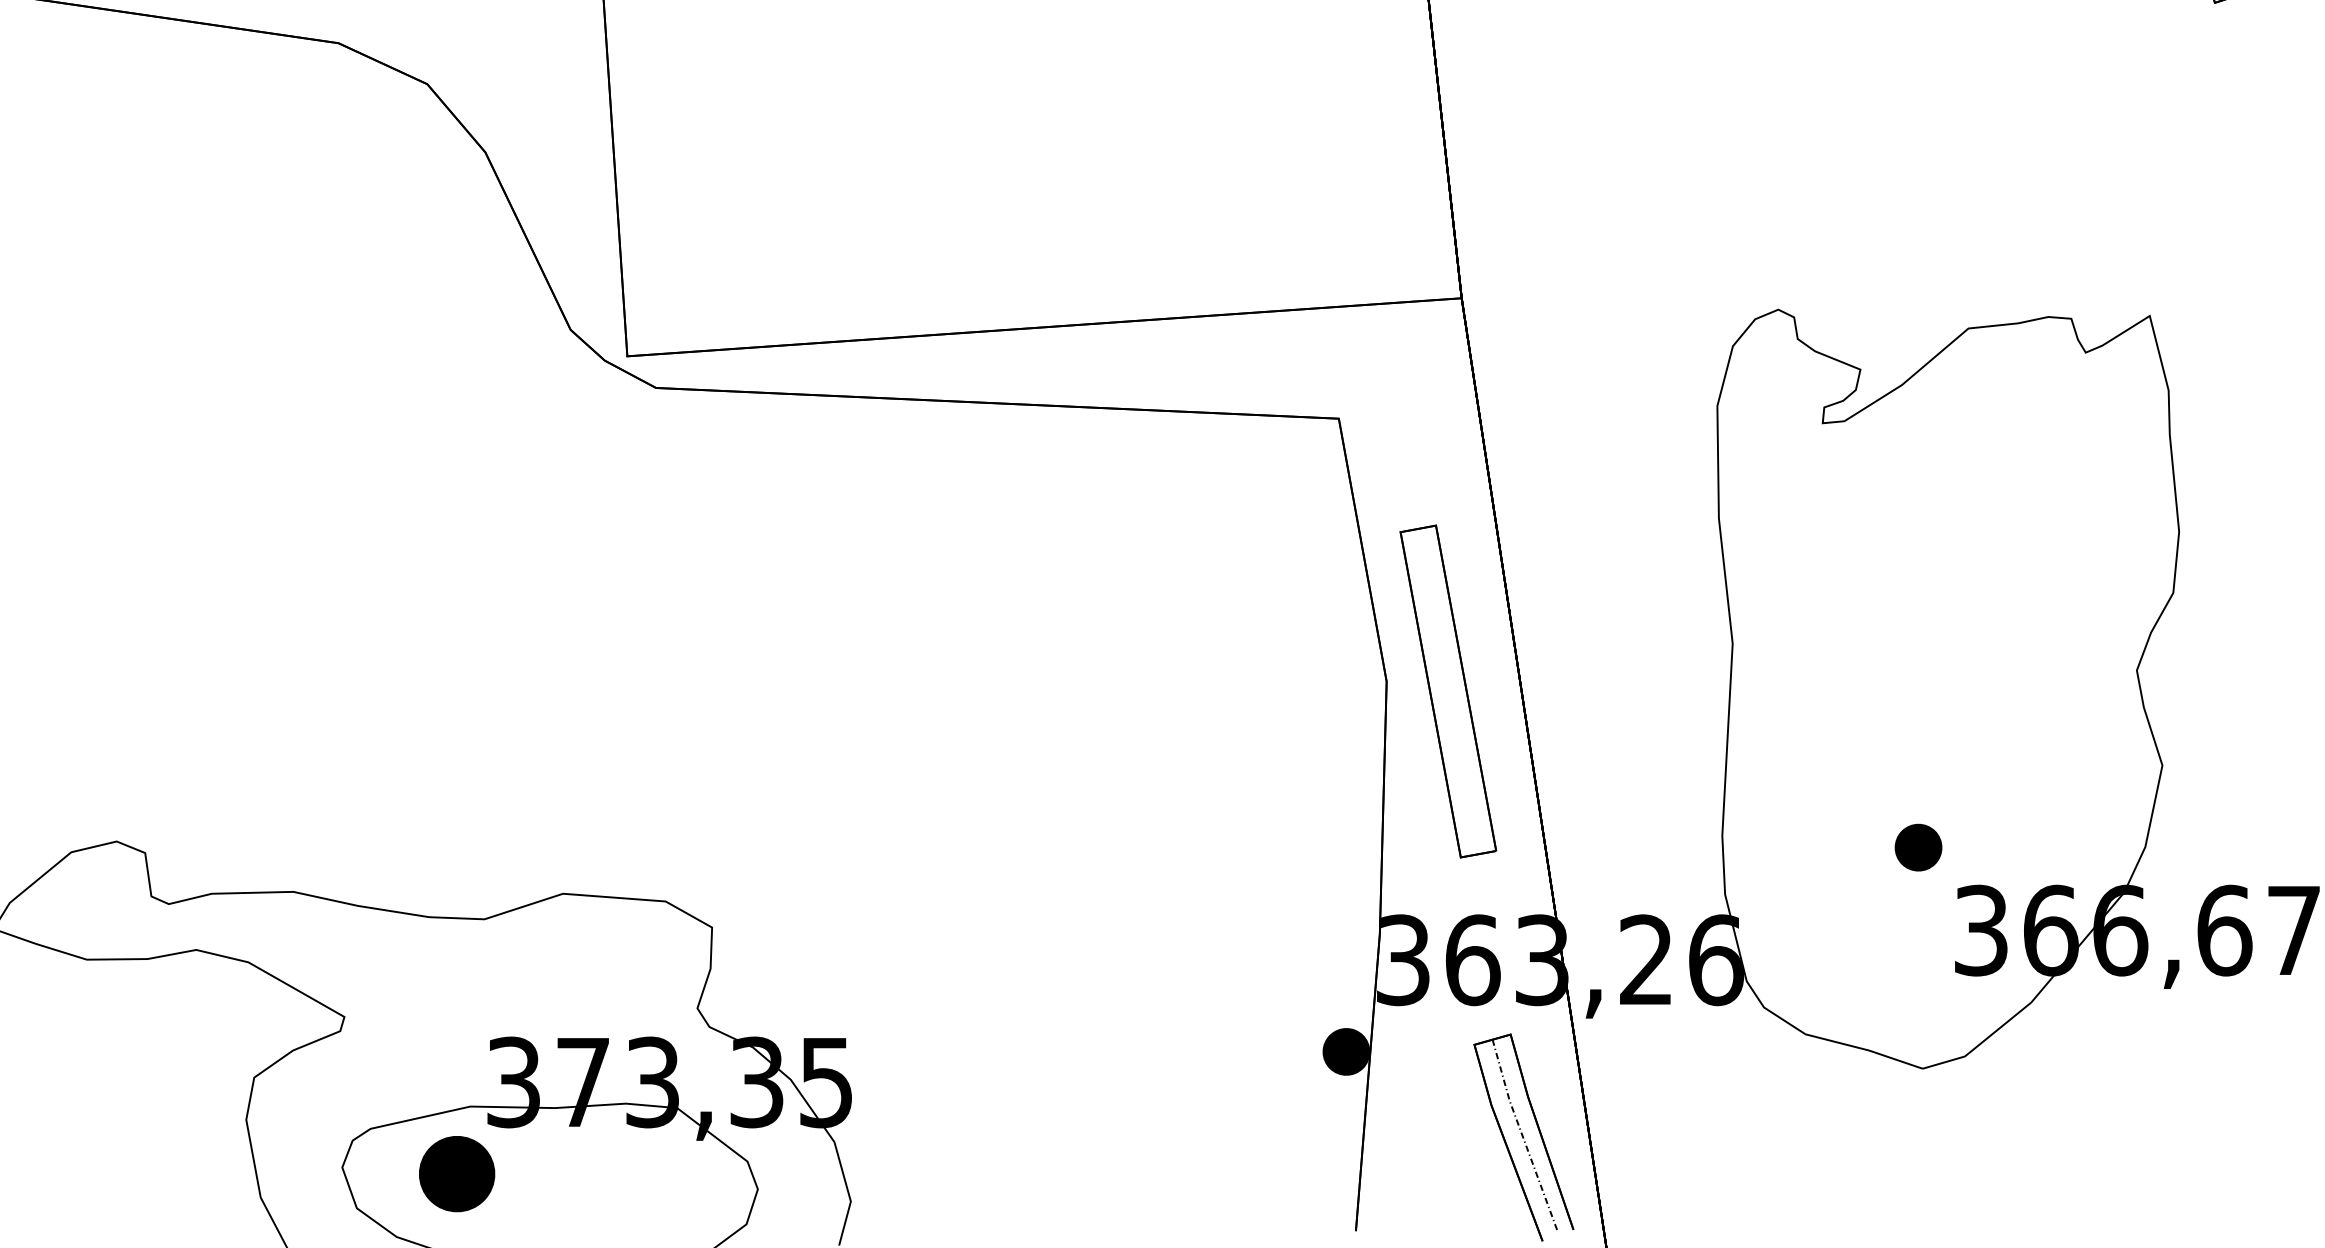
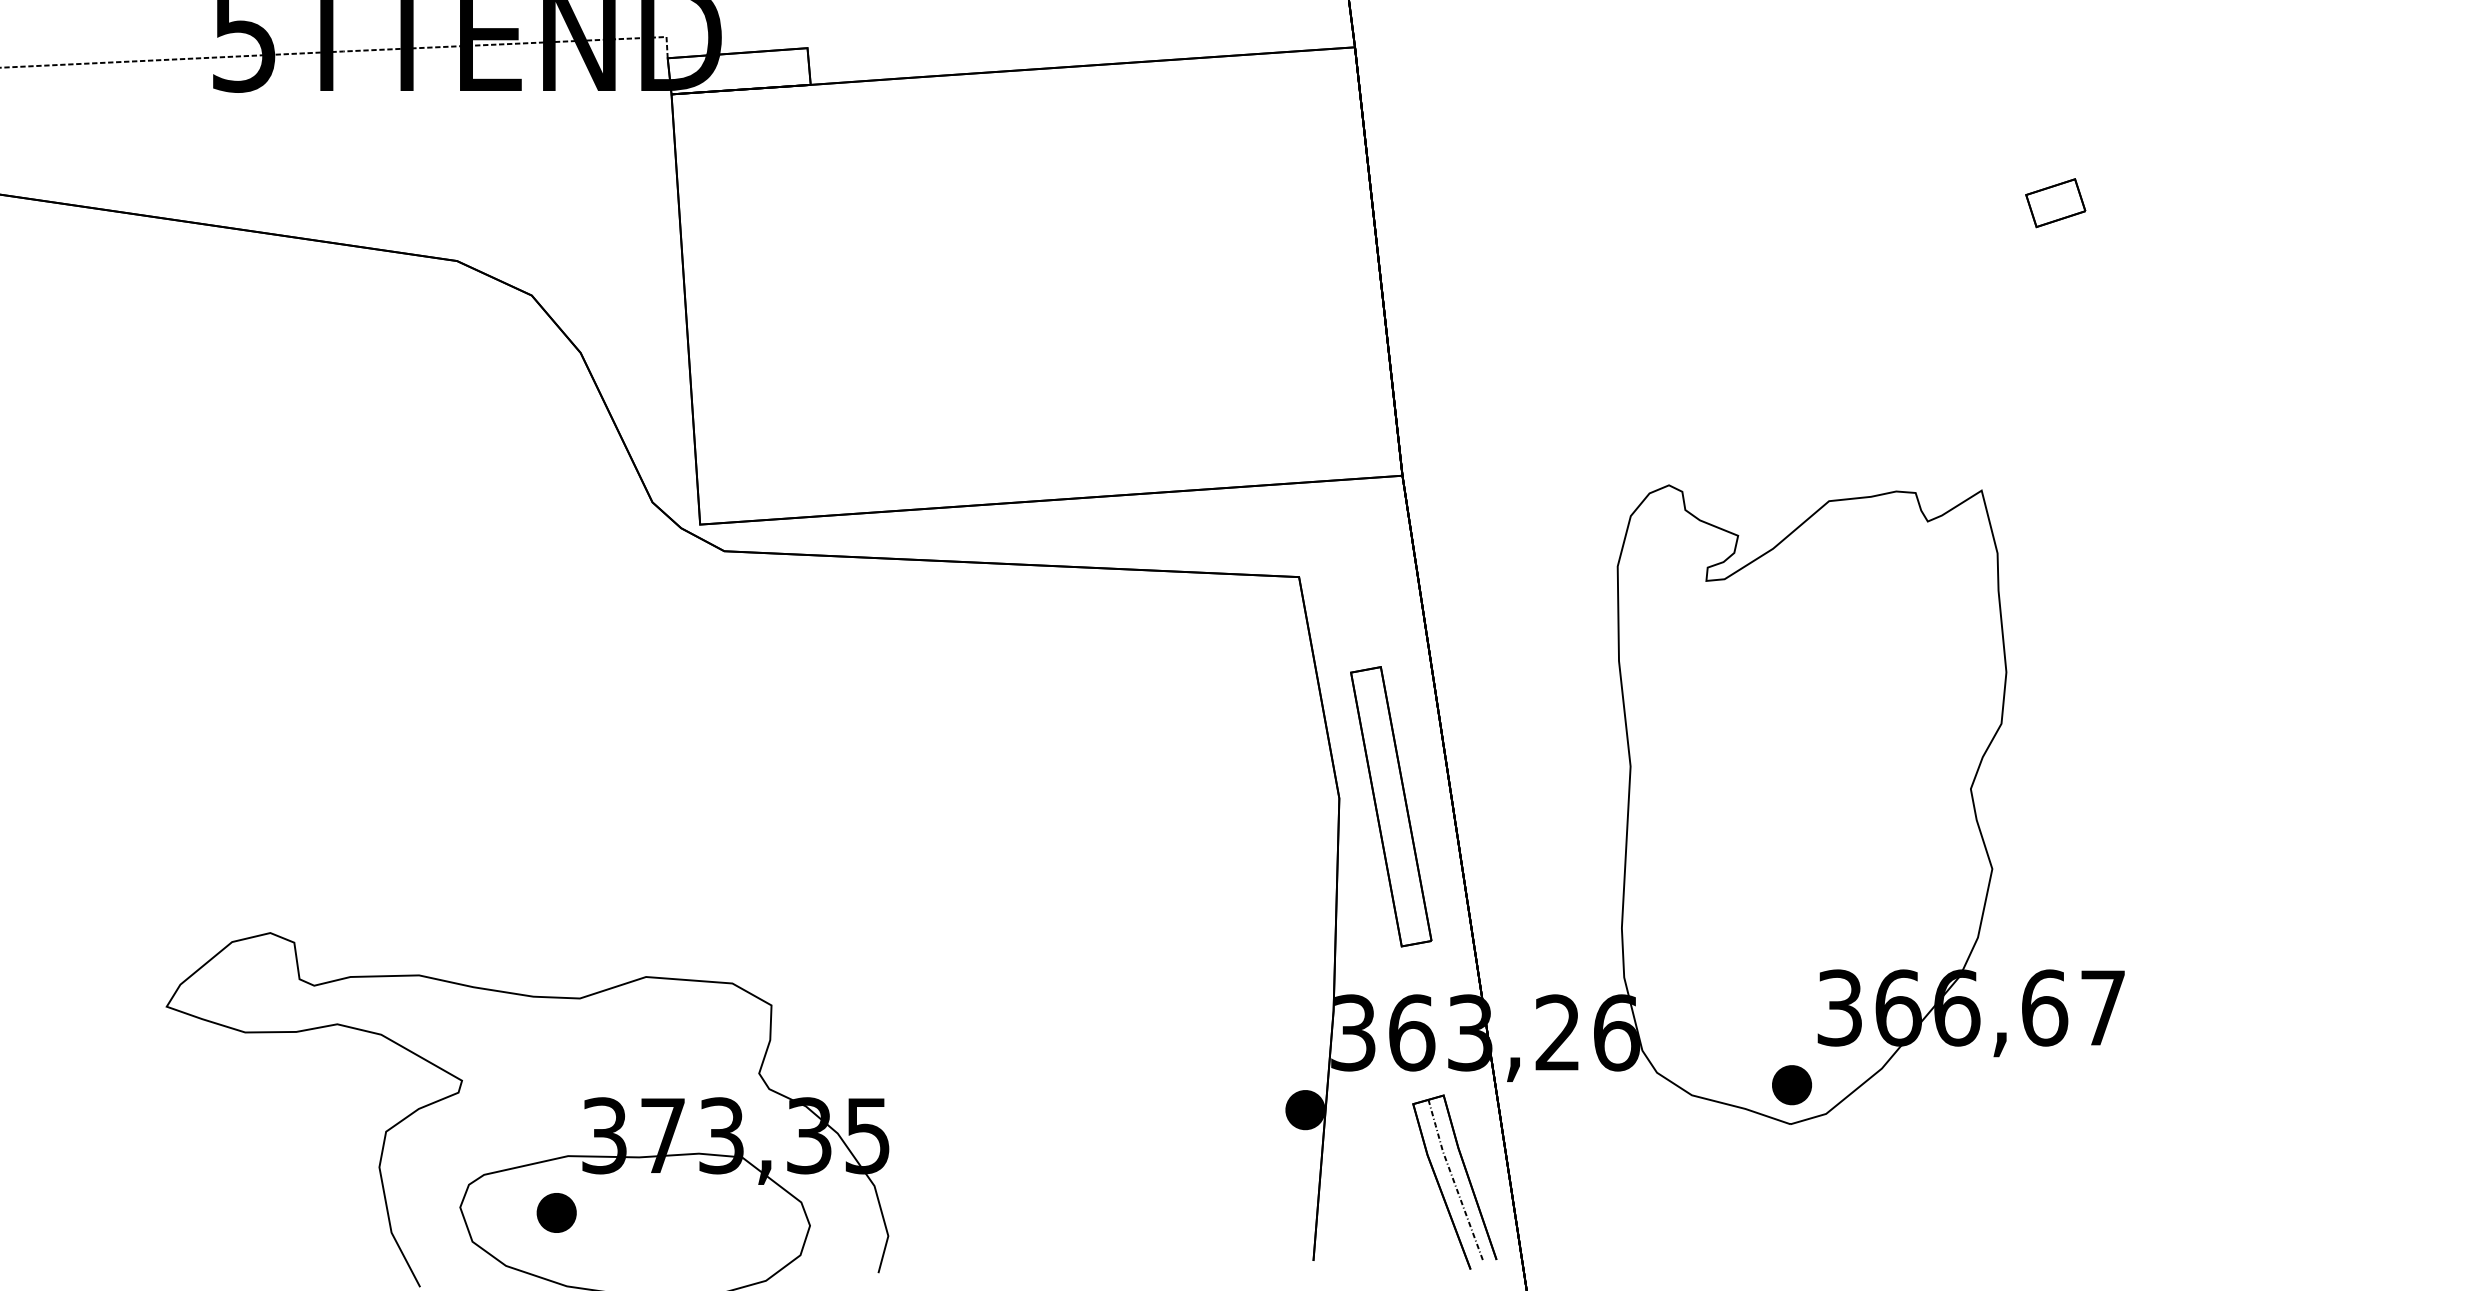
part: (1917, 848) -> (1791, 1085), moved
part: (456, 1173) -> (556, 1212), size x0.62

